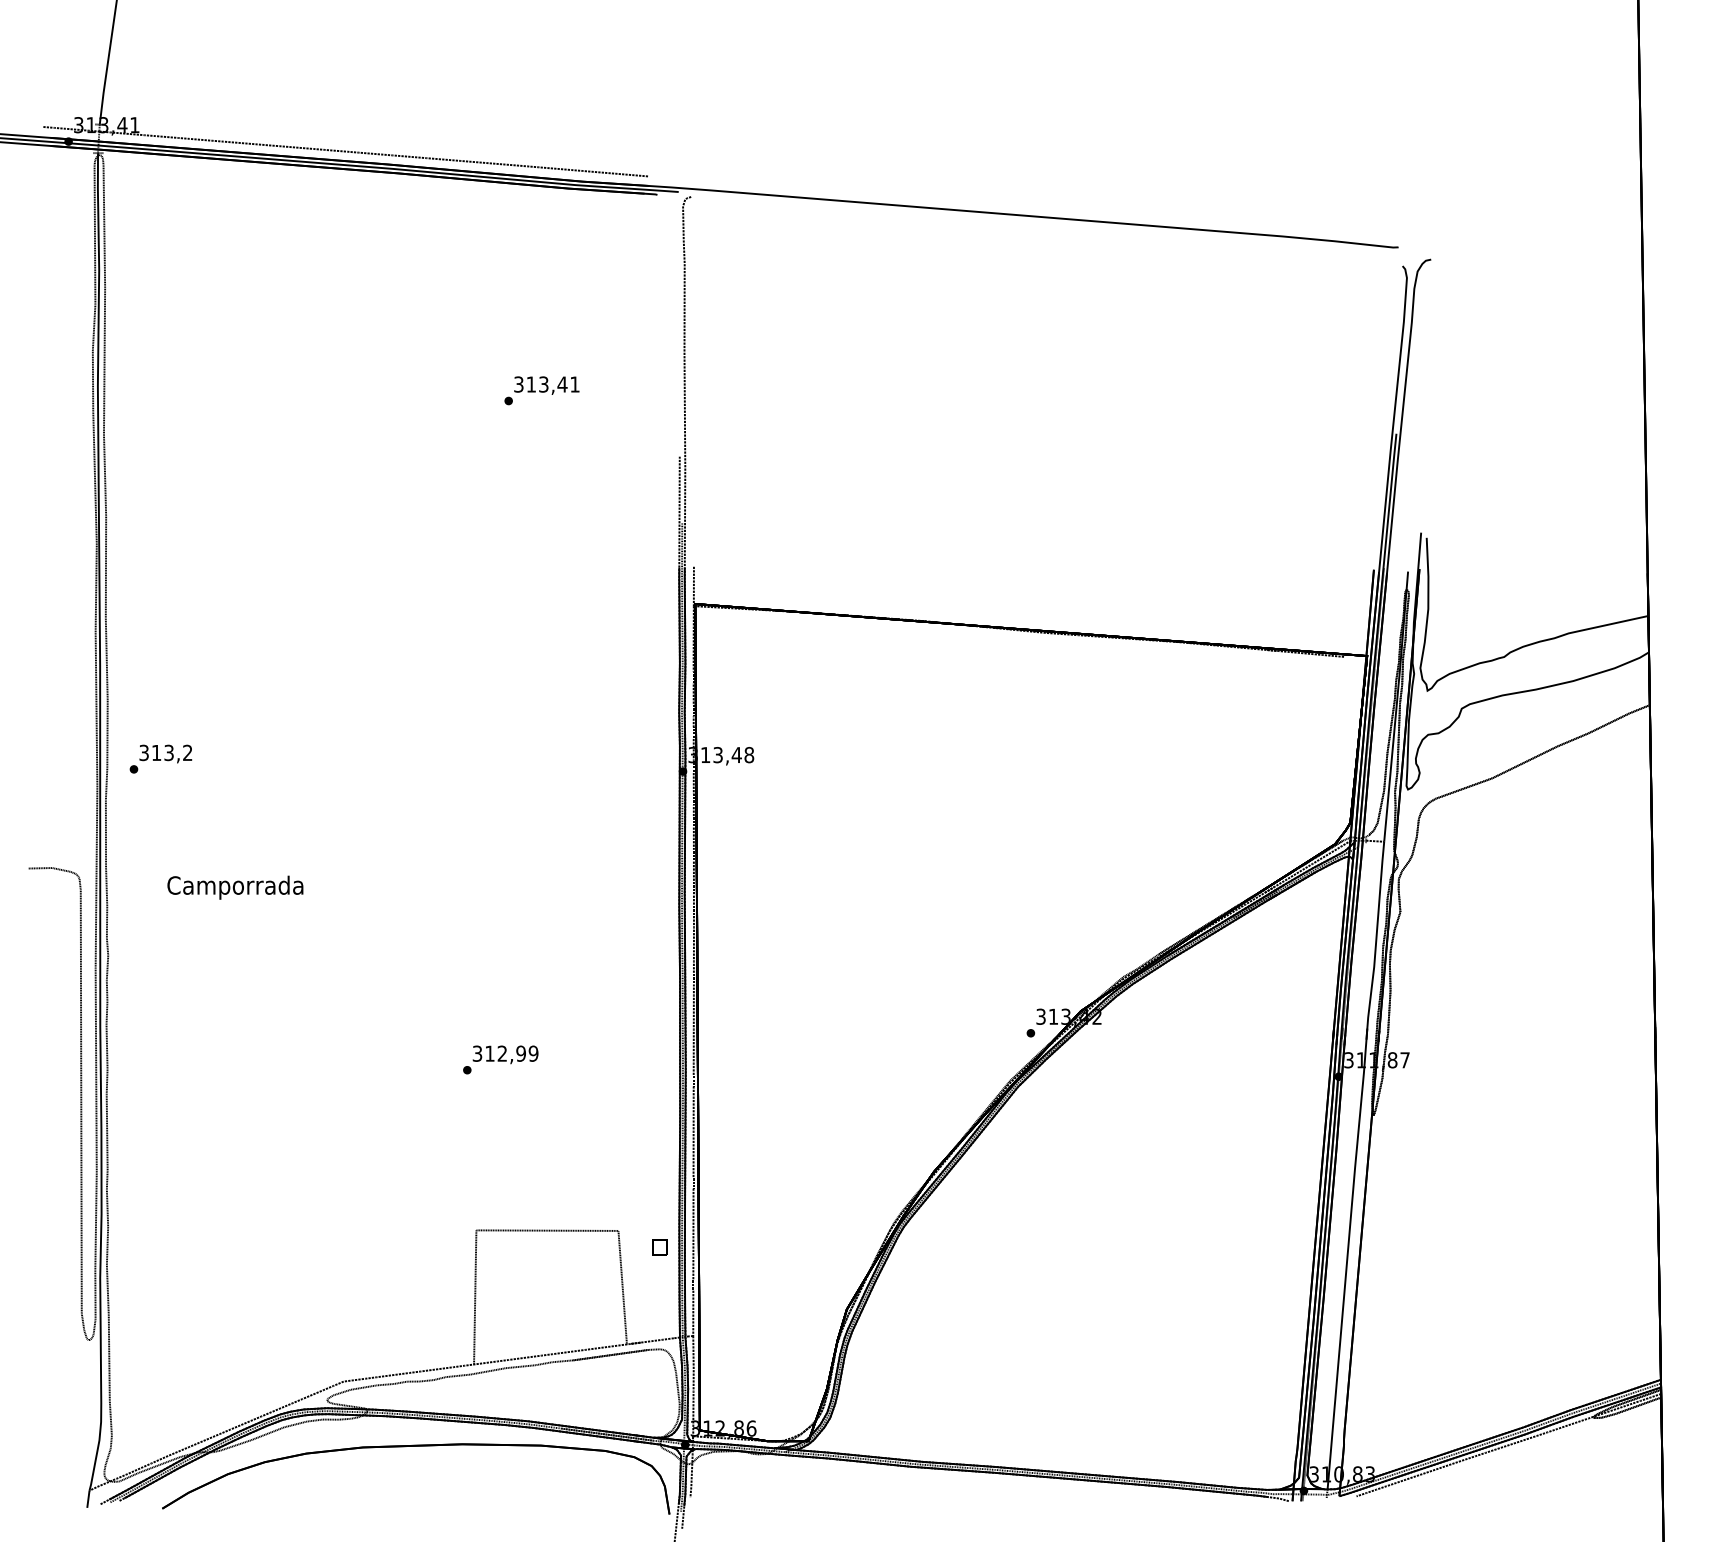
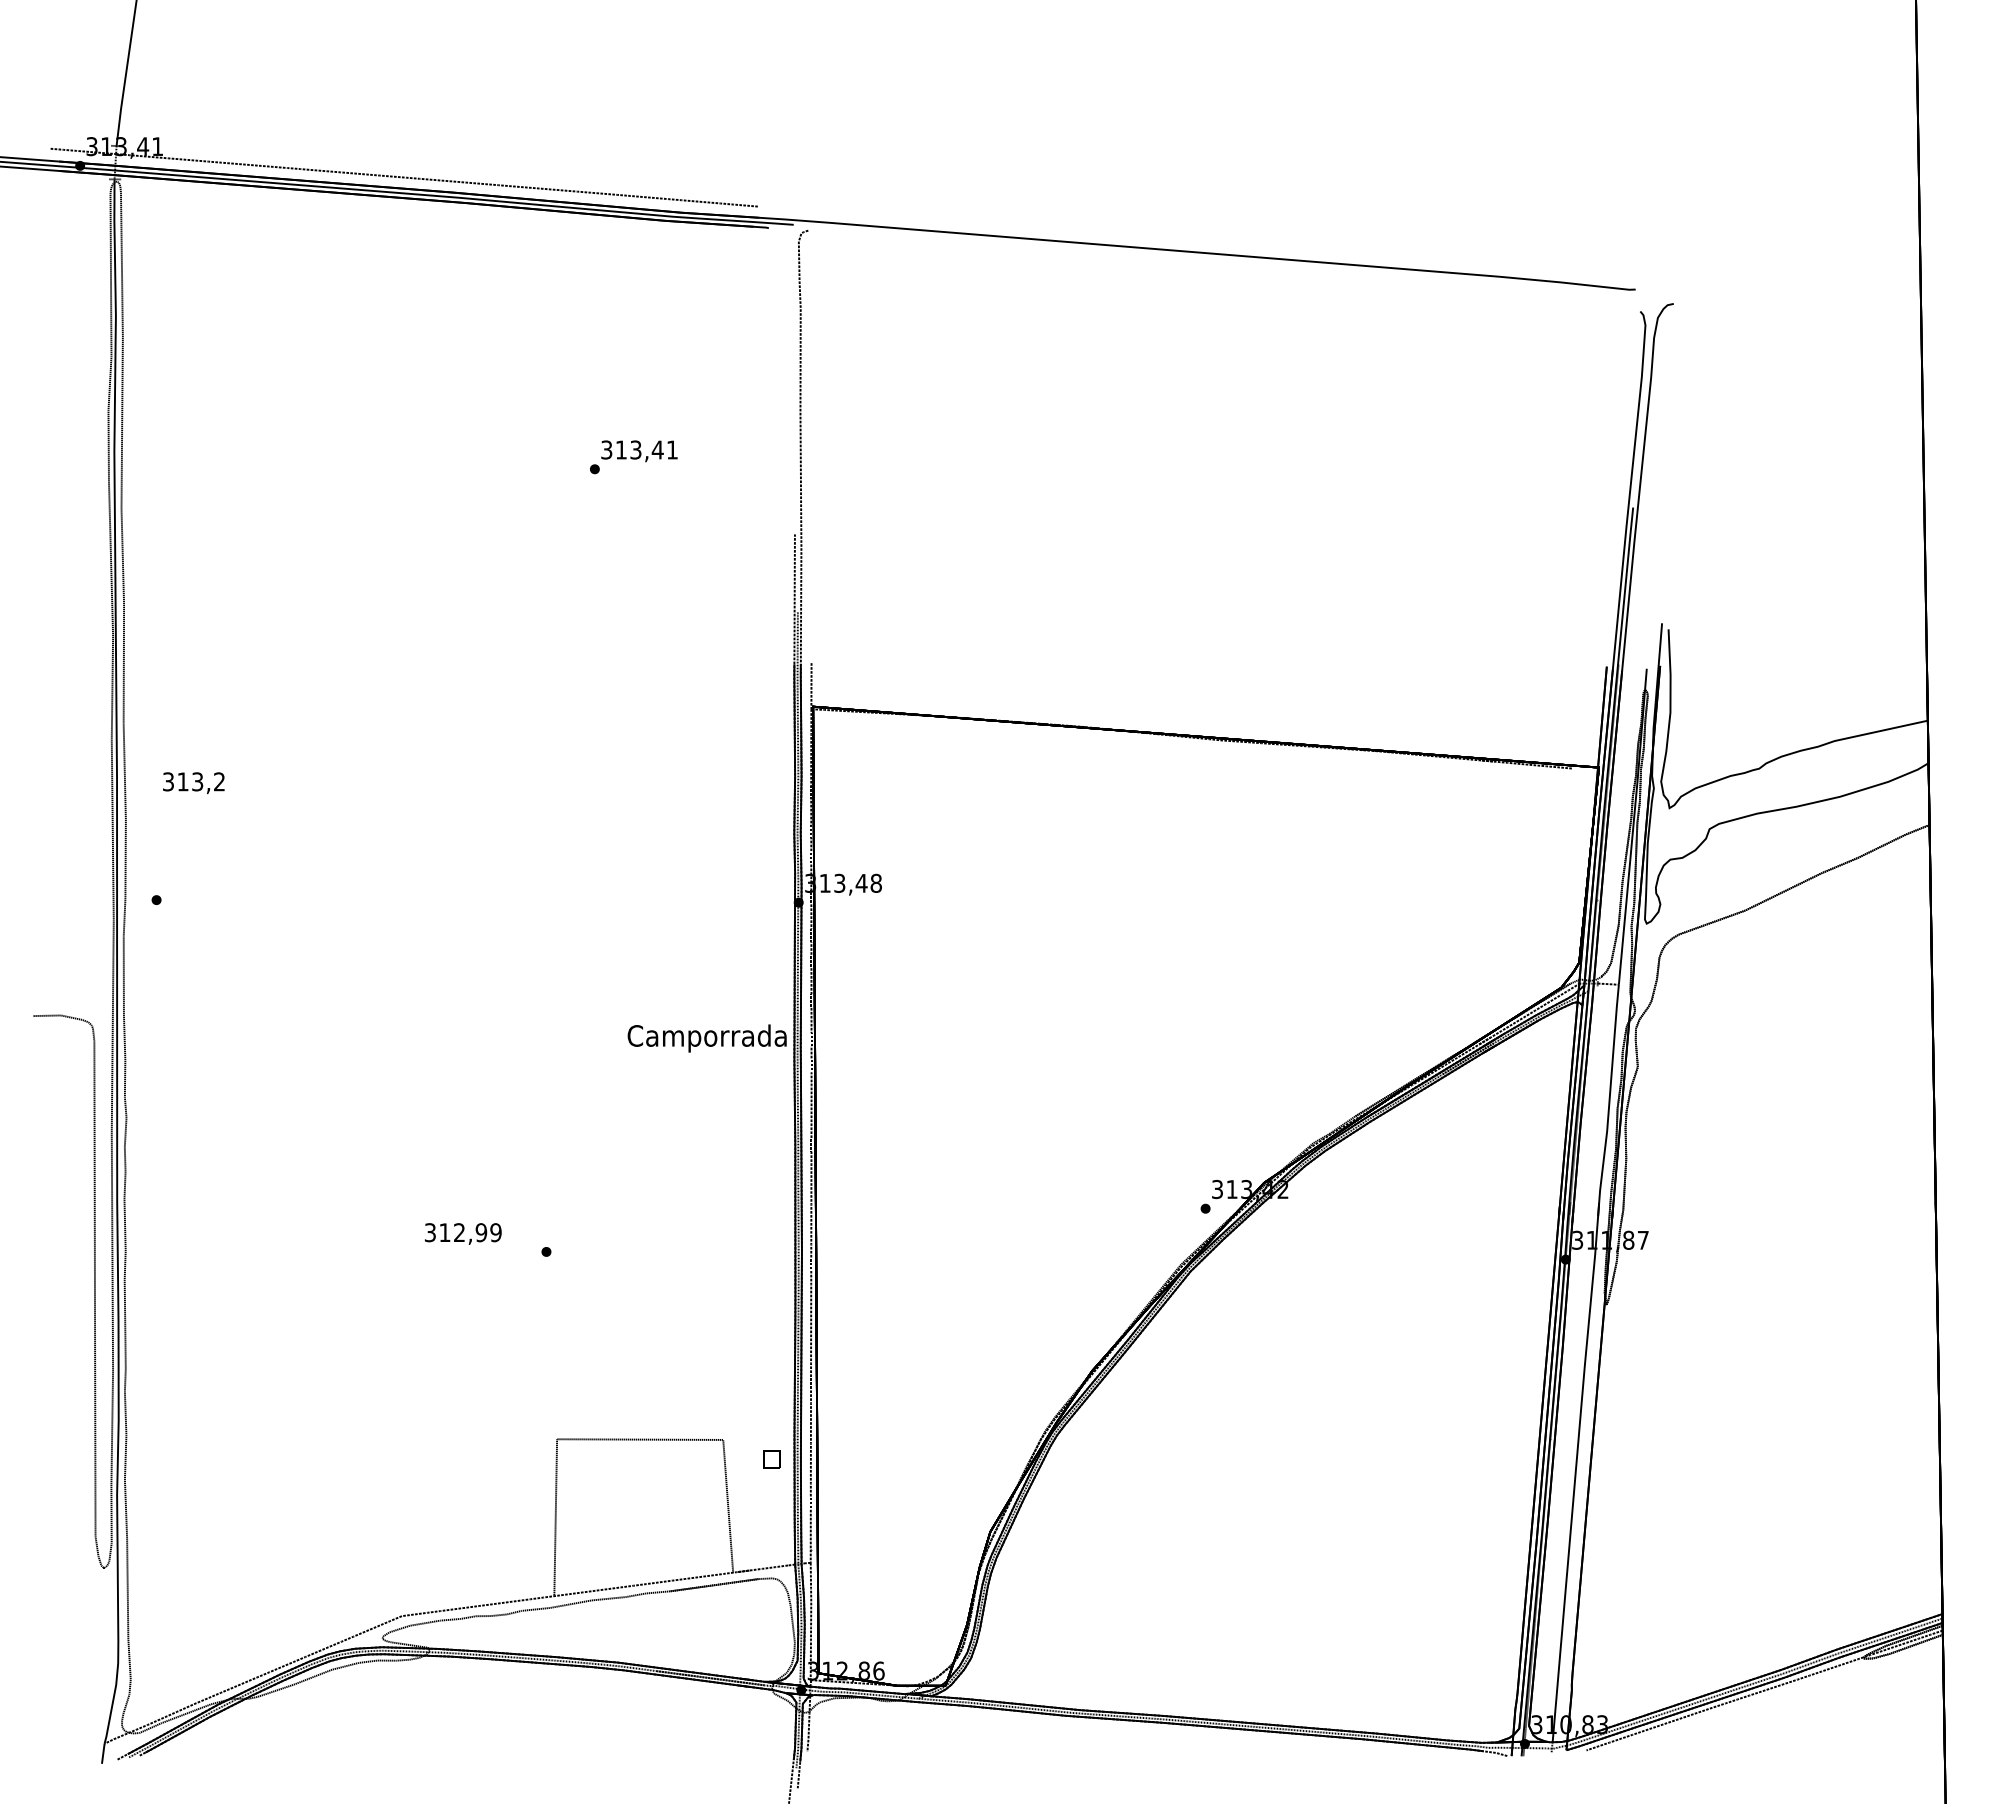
text: (165, 754) -> (193, 783), moved
text: (234, 887) -> (706, 1038), moved
text: (505, 1054) -> (463, 1233), moved
part: (416, 1446) -> (486, 1692), removed

